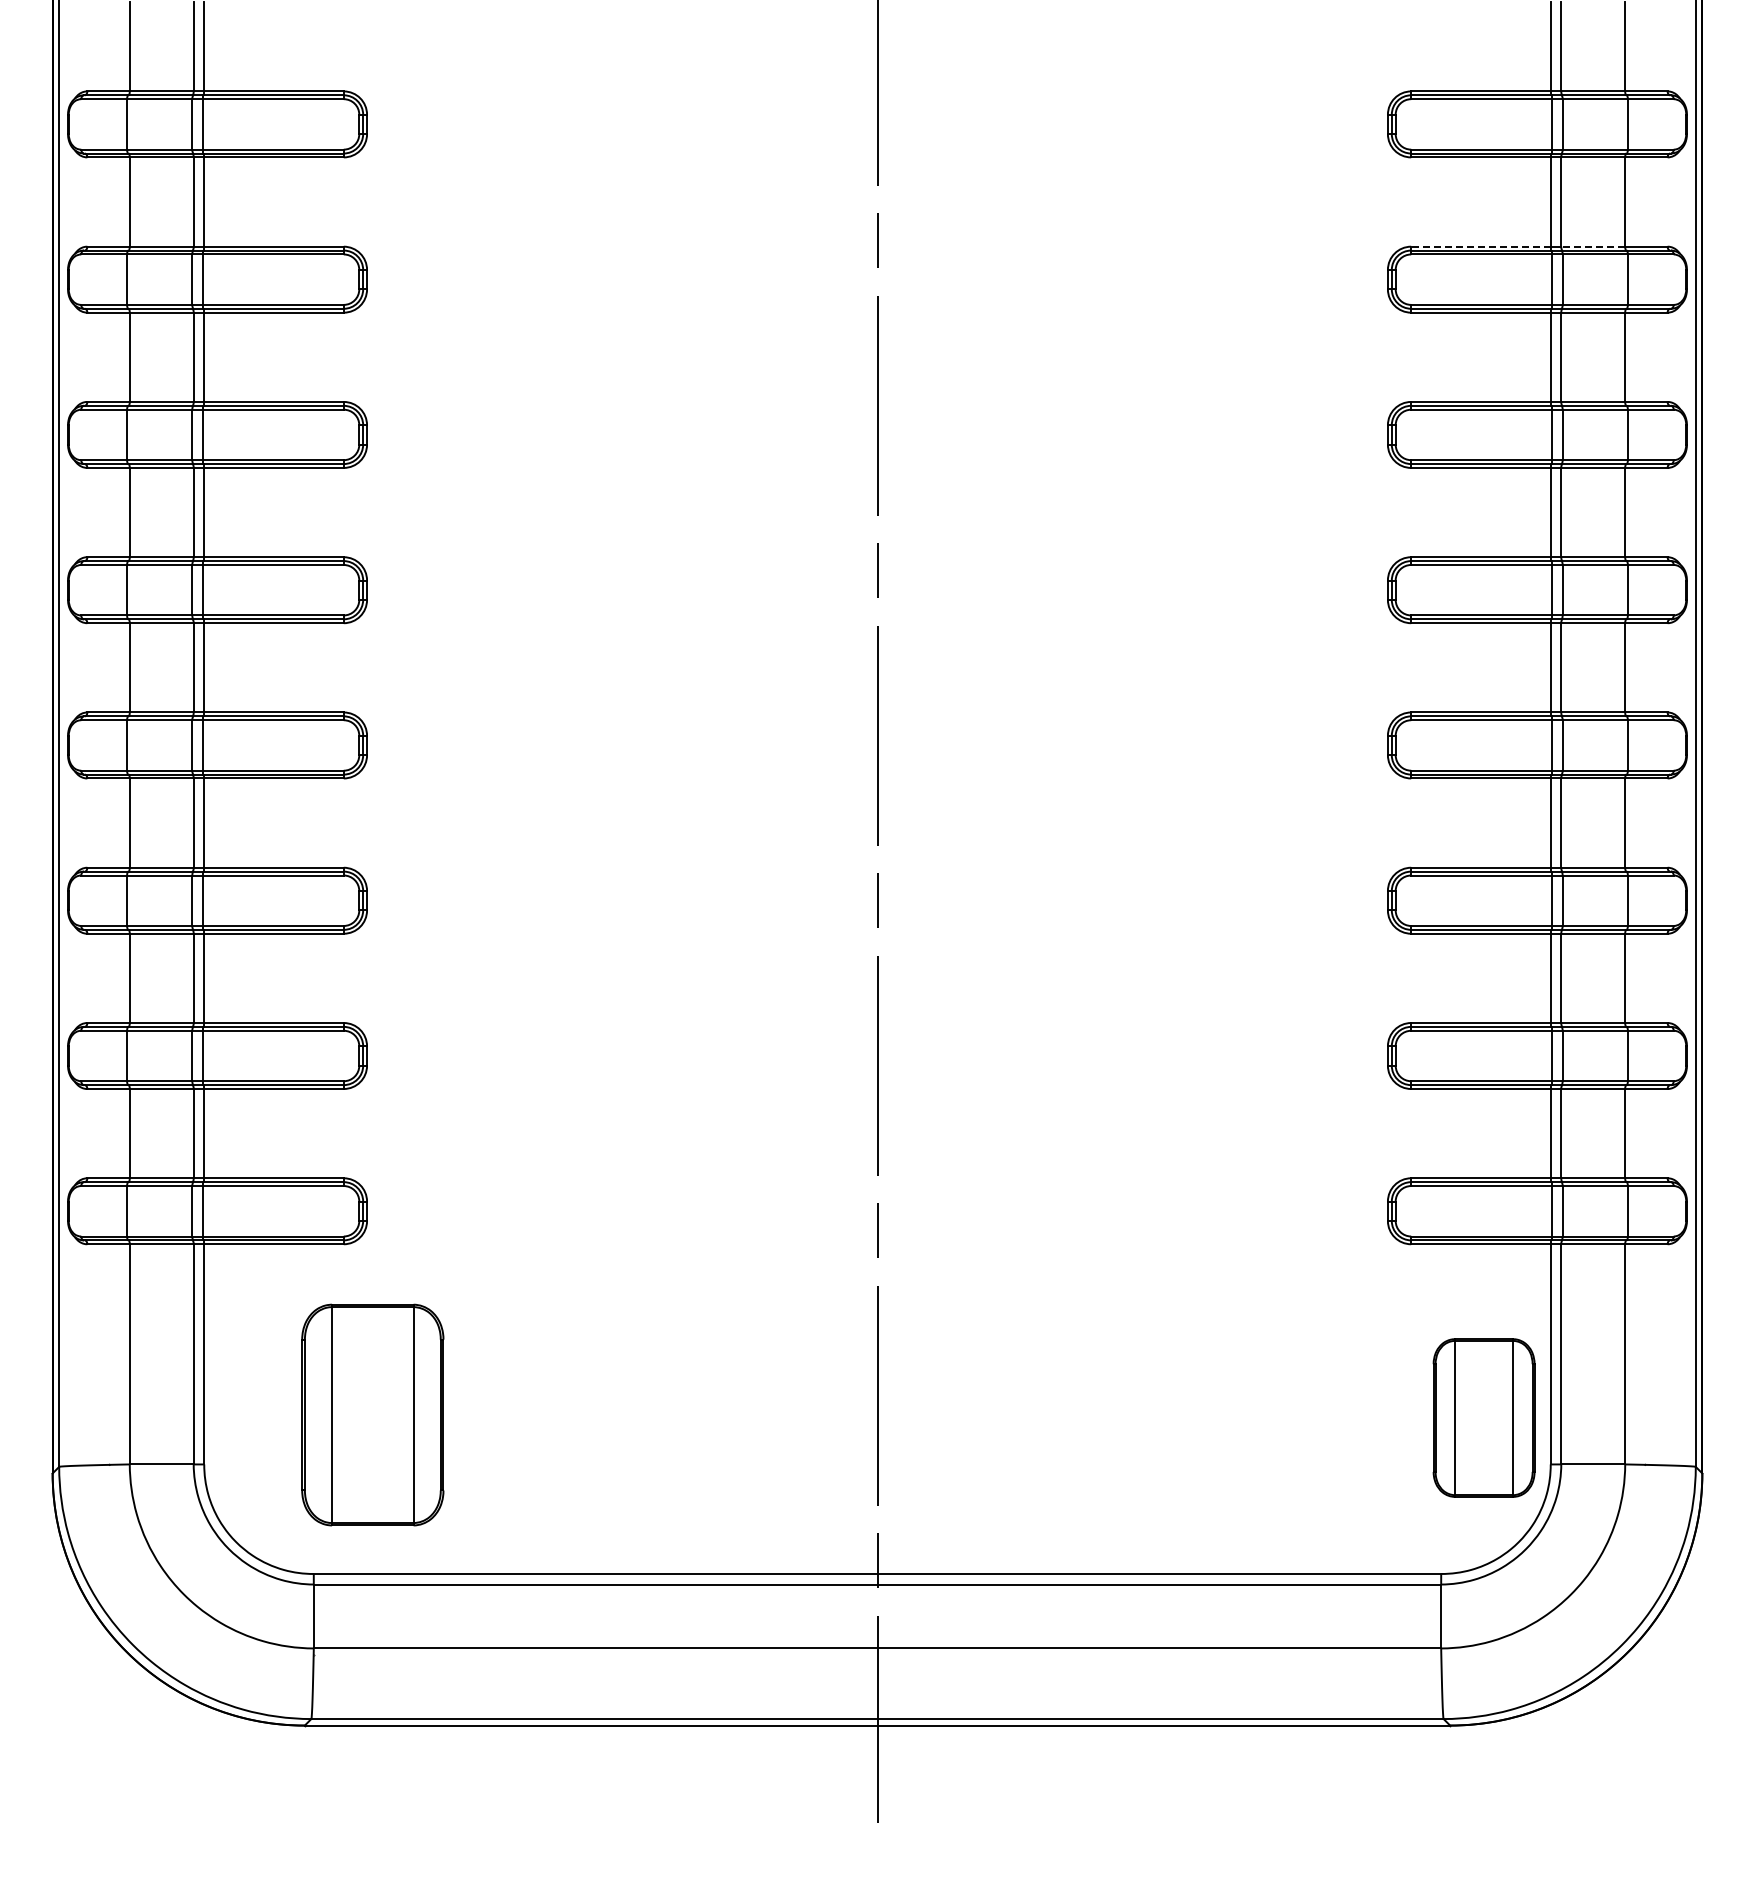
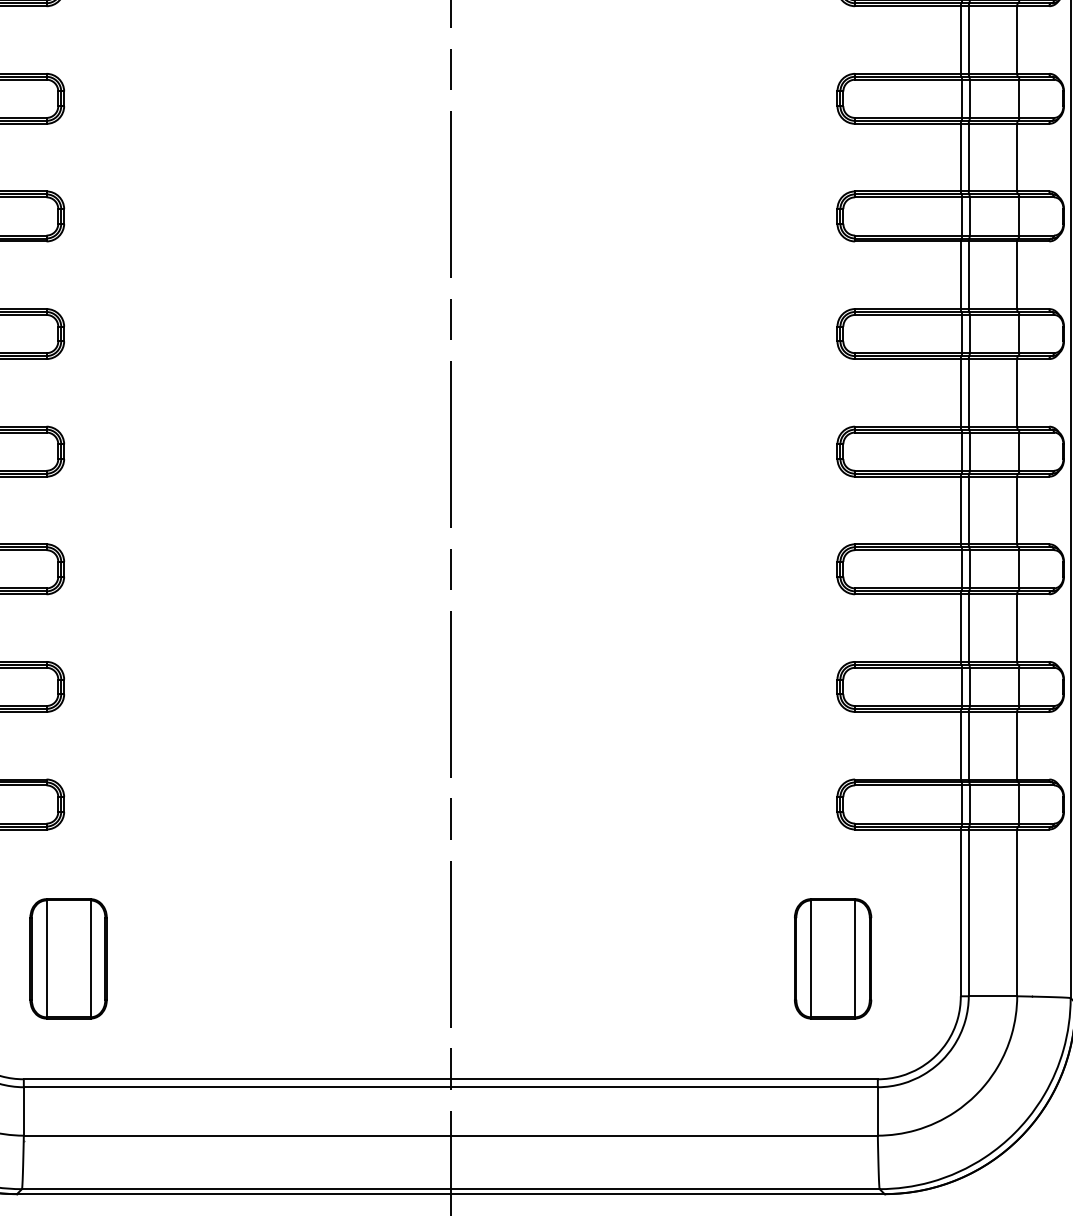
line: (1480, 246) -> (907, 73), dashed -> solid
line: (1593, 246) -> (993, 73), dashed -> solid
part: (372, 1414) -> (68, 958), size x0.71
part: (1483, 1417) -> (832, 958), moved

